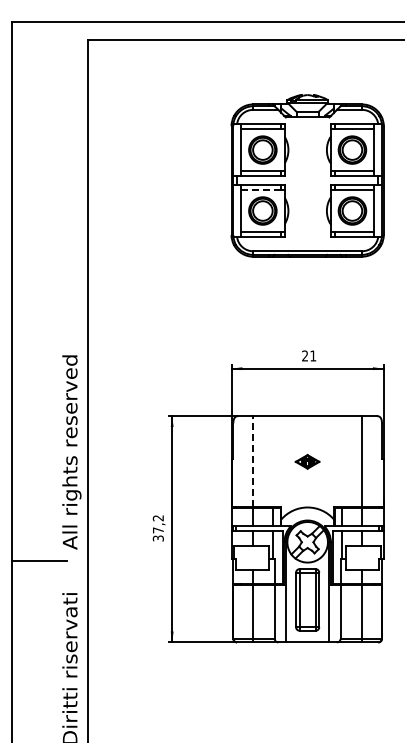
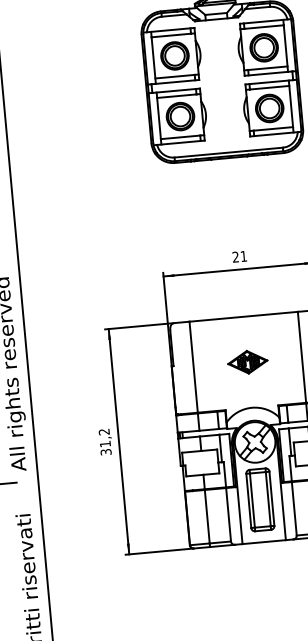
line: (261, 190) -> (177, 96), dashed -> solid
line: (253, 461) -> (193, 366), dashed -> solid
part: (307, 461) -> (247, 362), size x1.67
text: (158, 530) -> (105, 444), 37,2 -> 31,2

